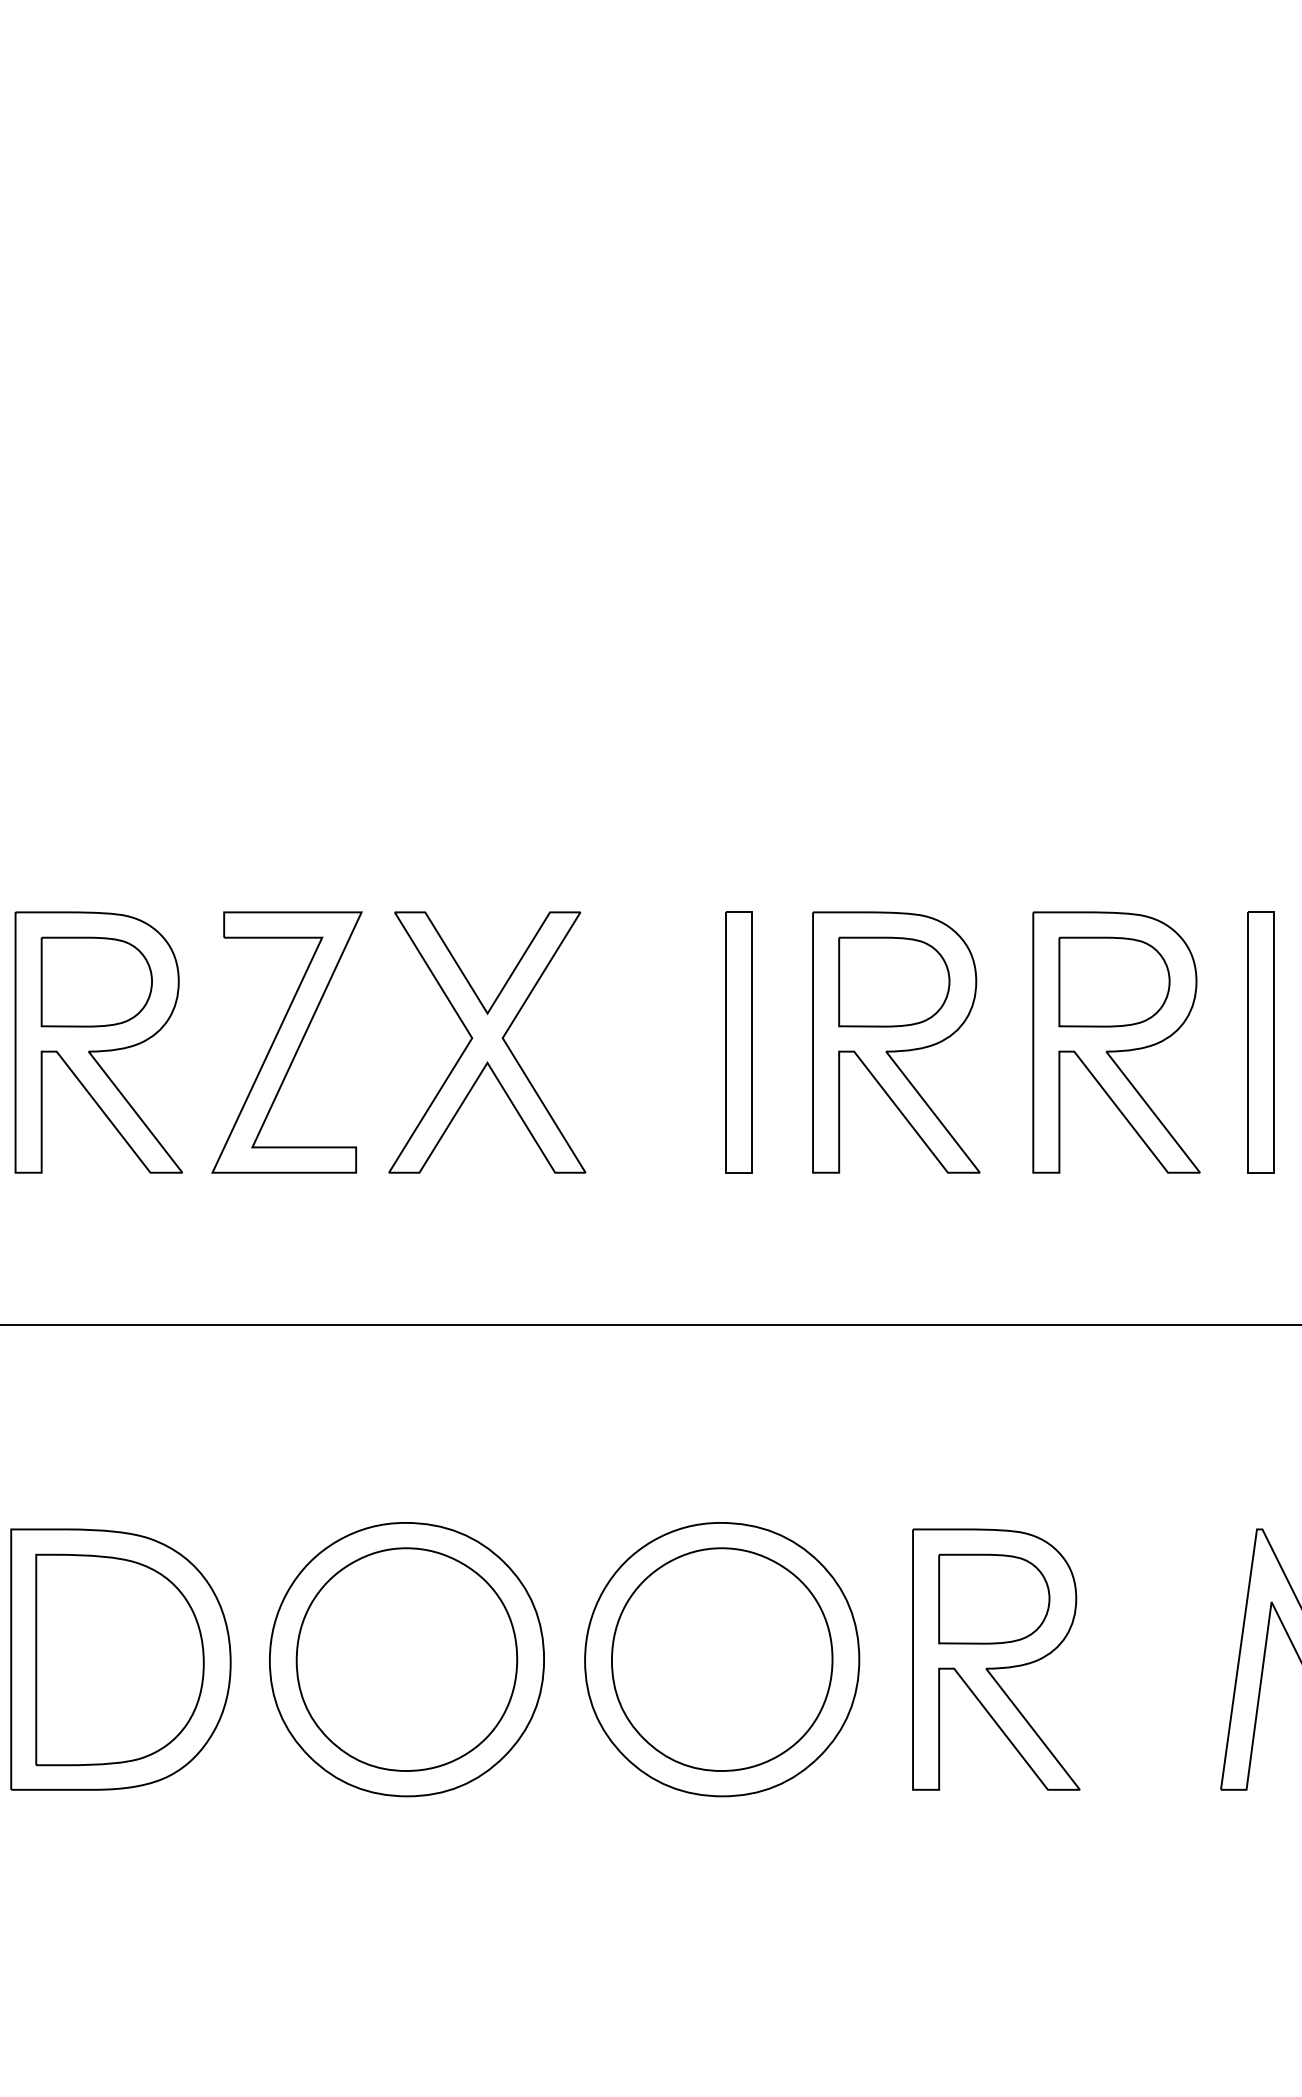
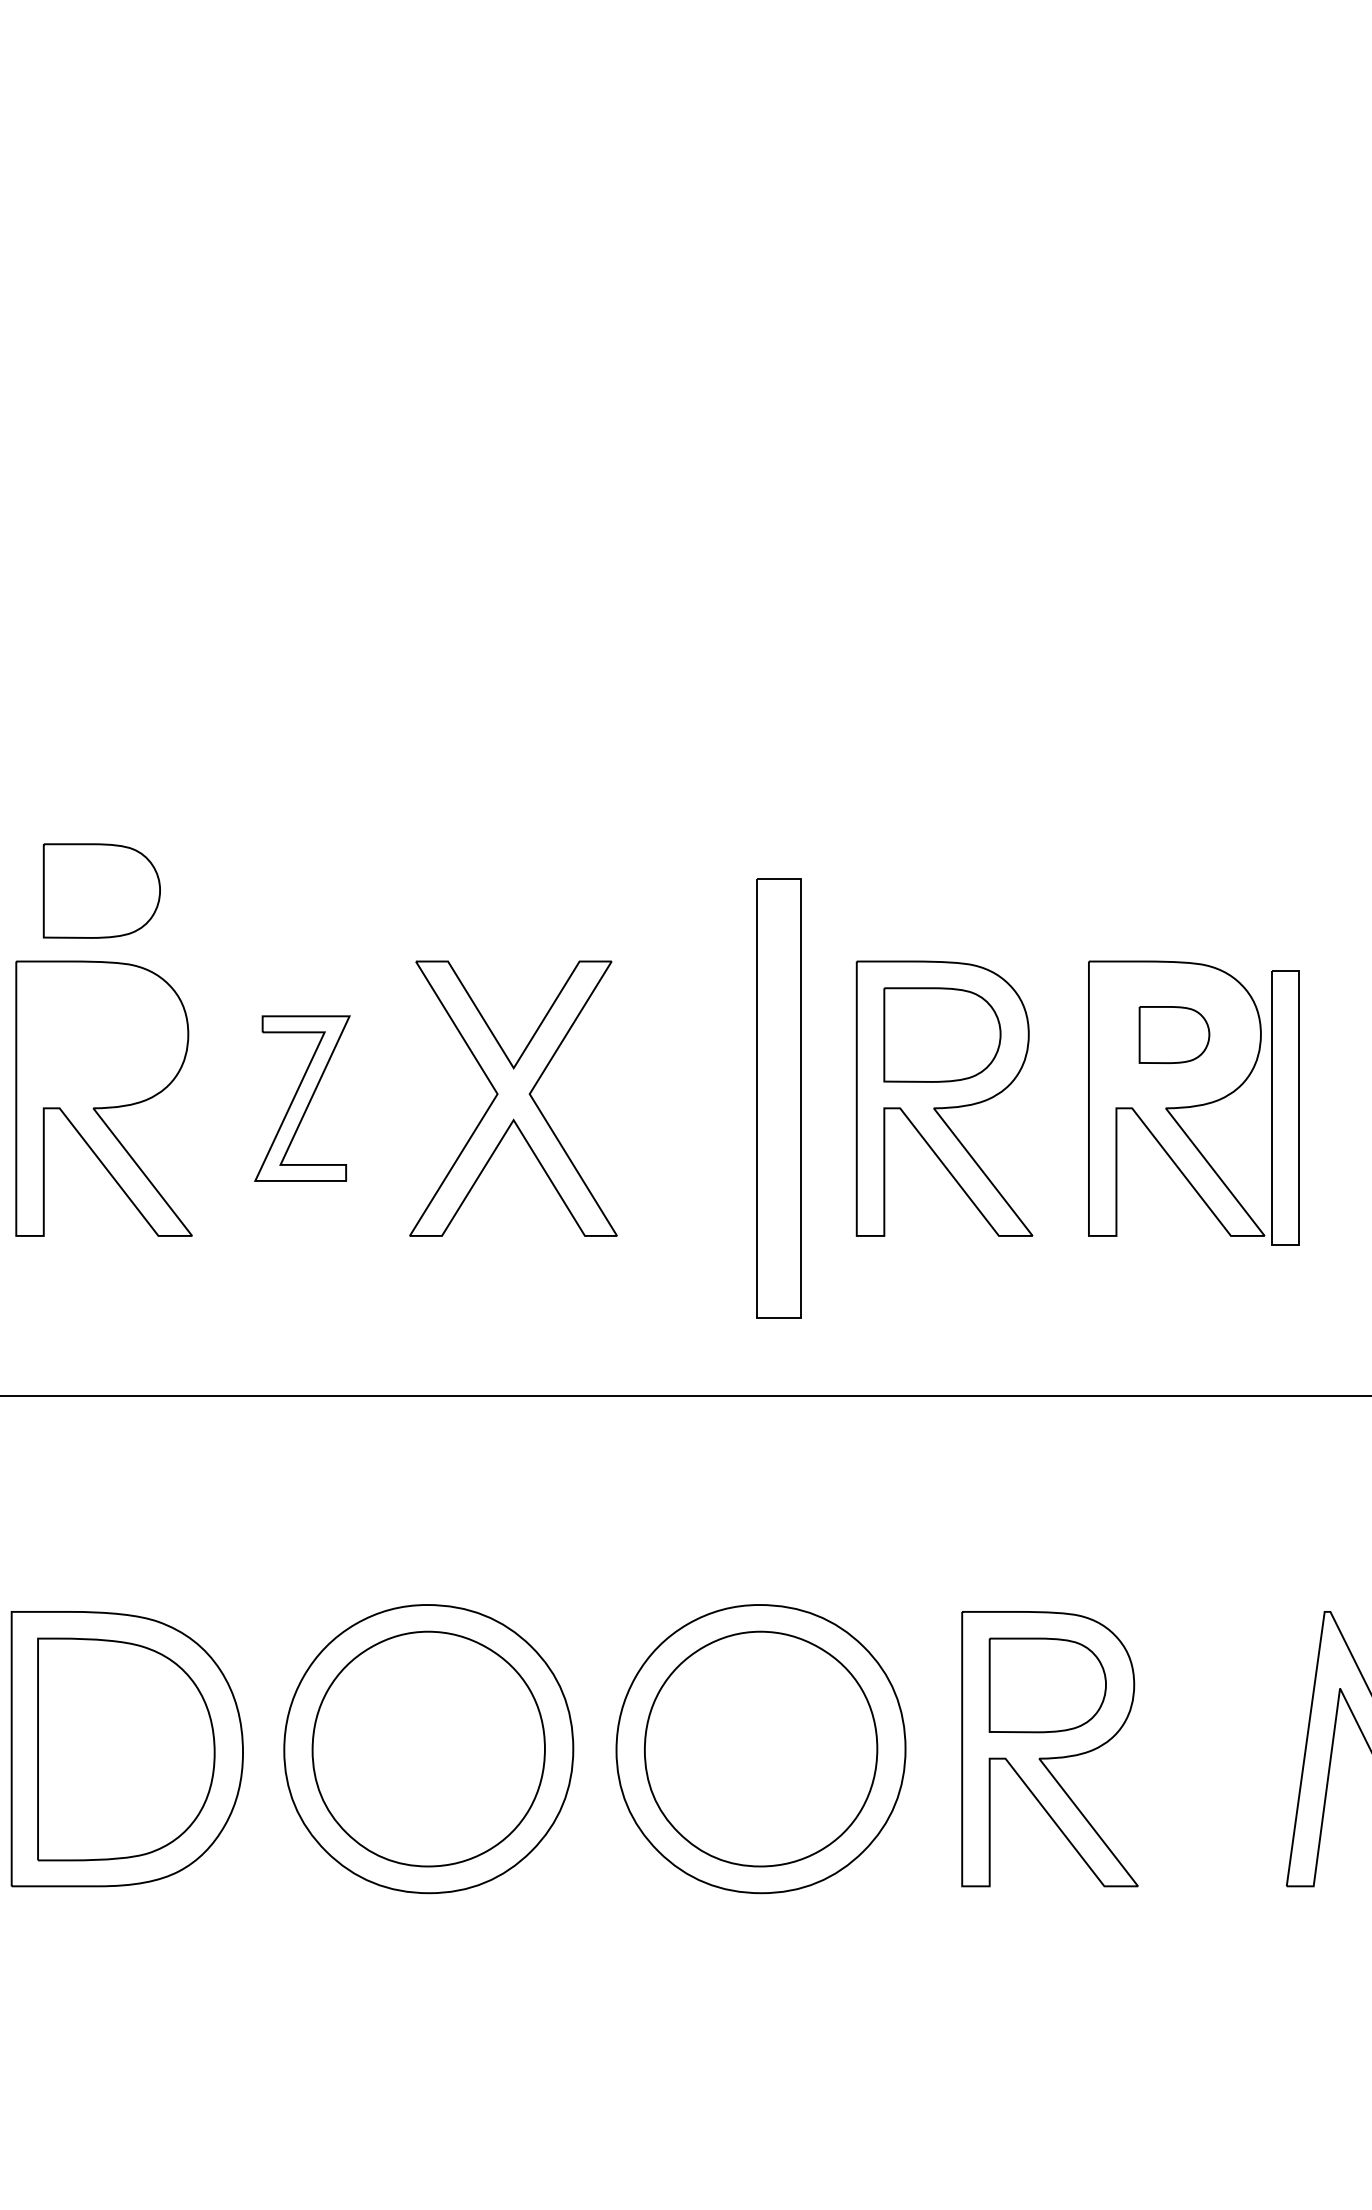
part: (96, 981) -> (101, 890), moved
part: (1114, 981) -> (1174, 1034), size x0.6
part: (287, 1042) -> (302, 1098), size x0.6
part: (738, 1042) -> (778, 1098), size x1.6
part: (1261, 1042) -> (1285, 1107), moved

